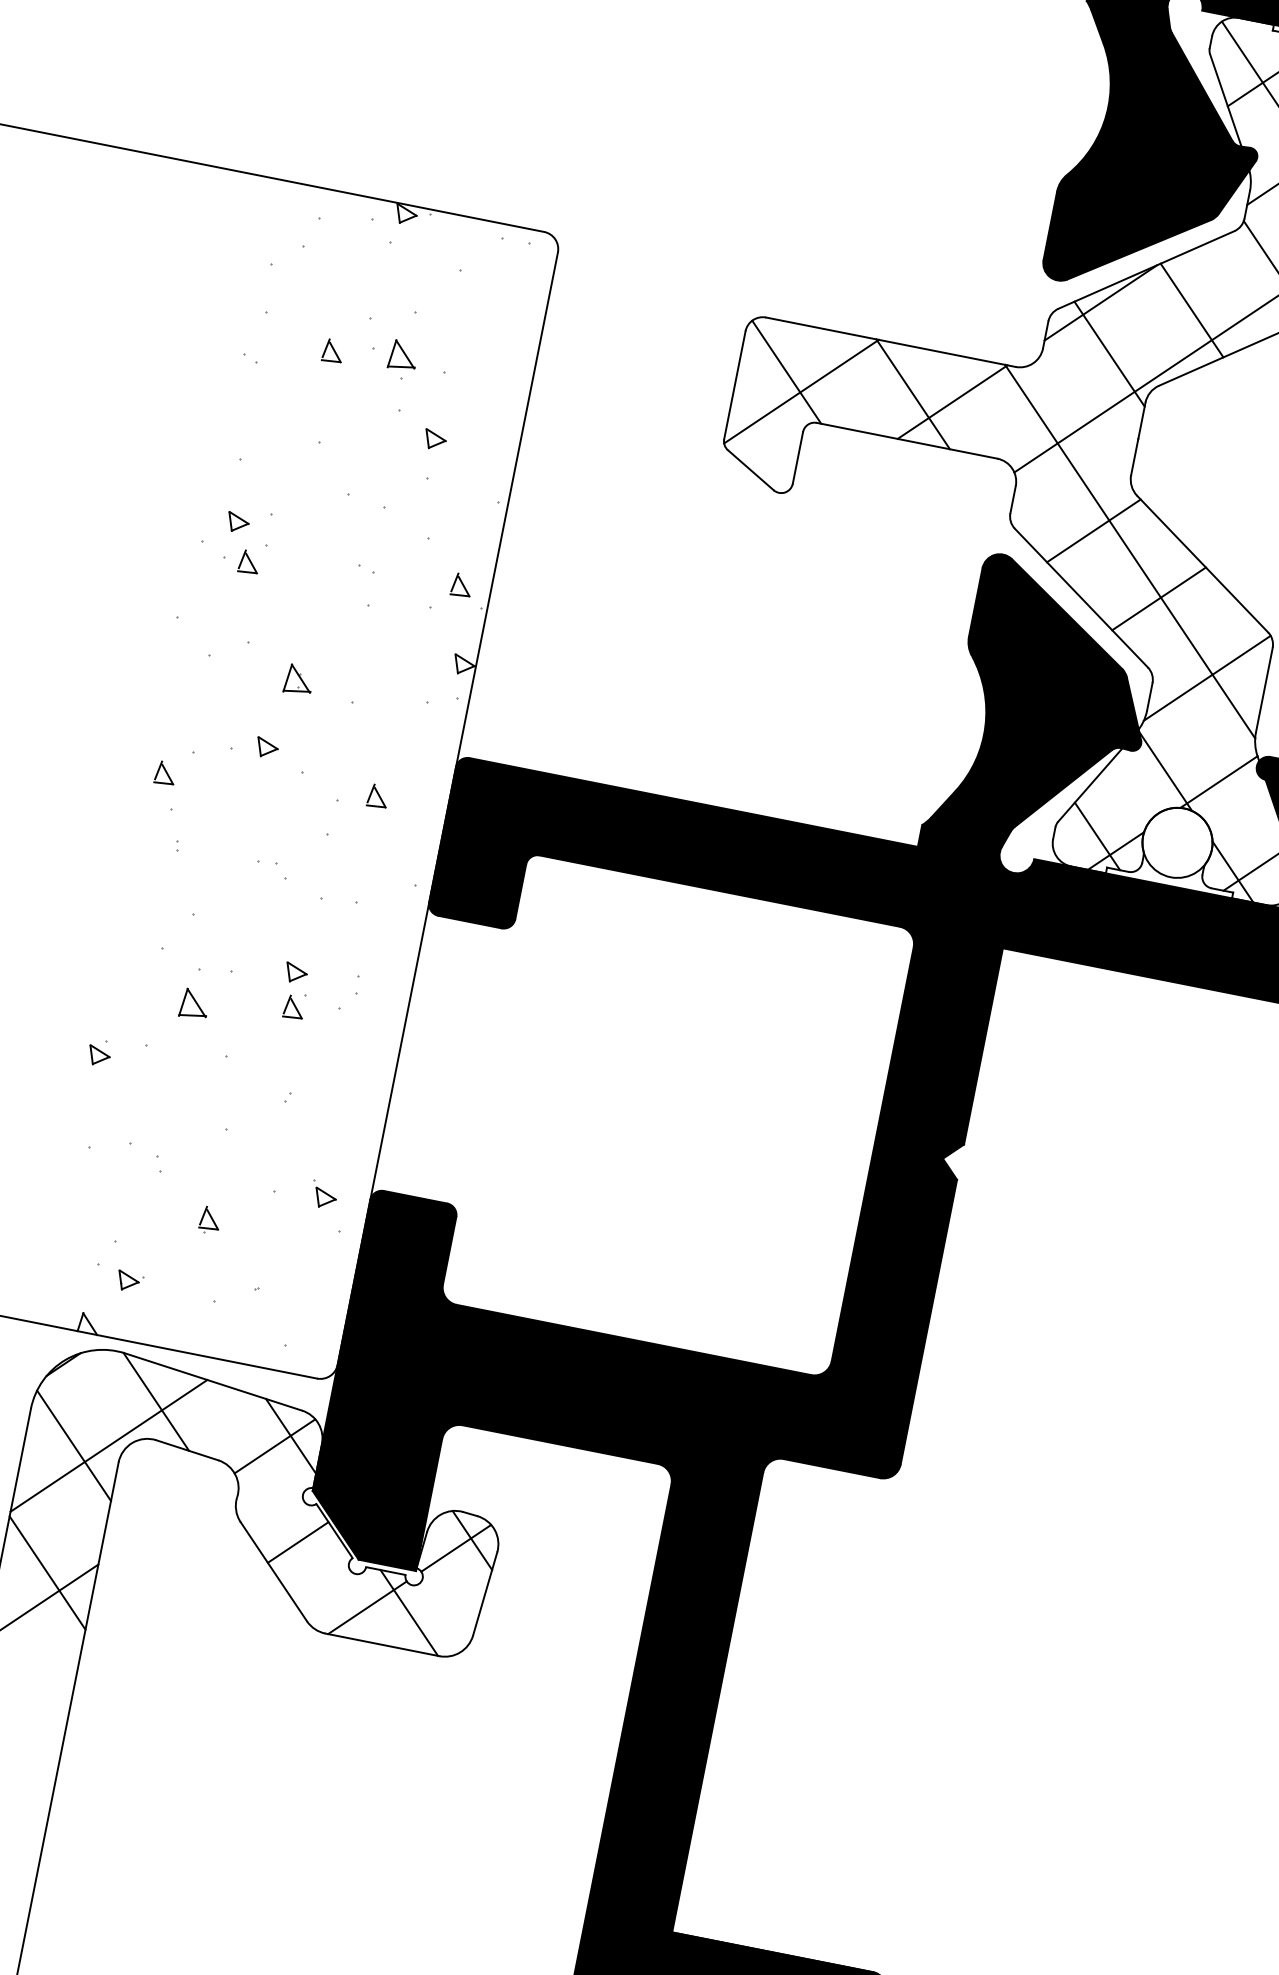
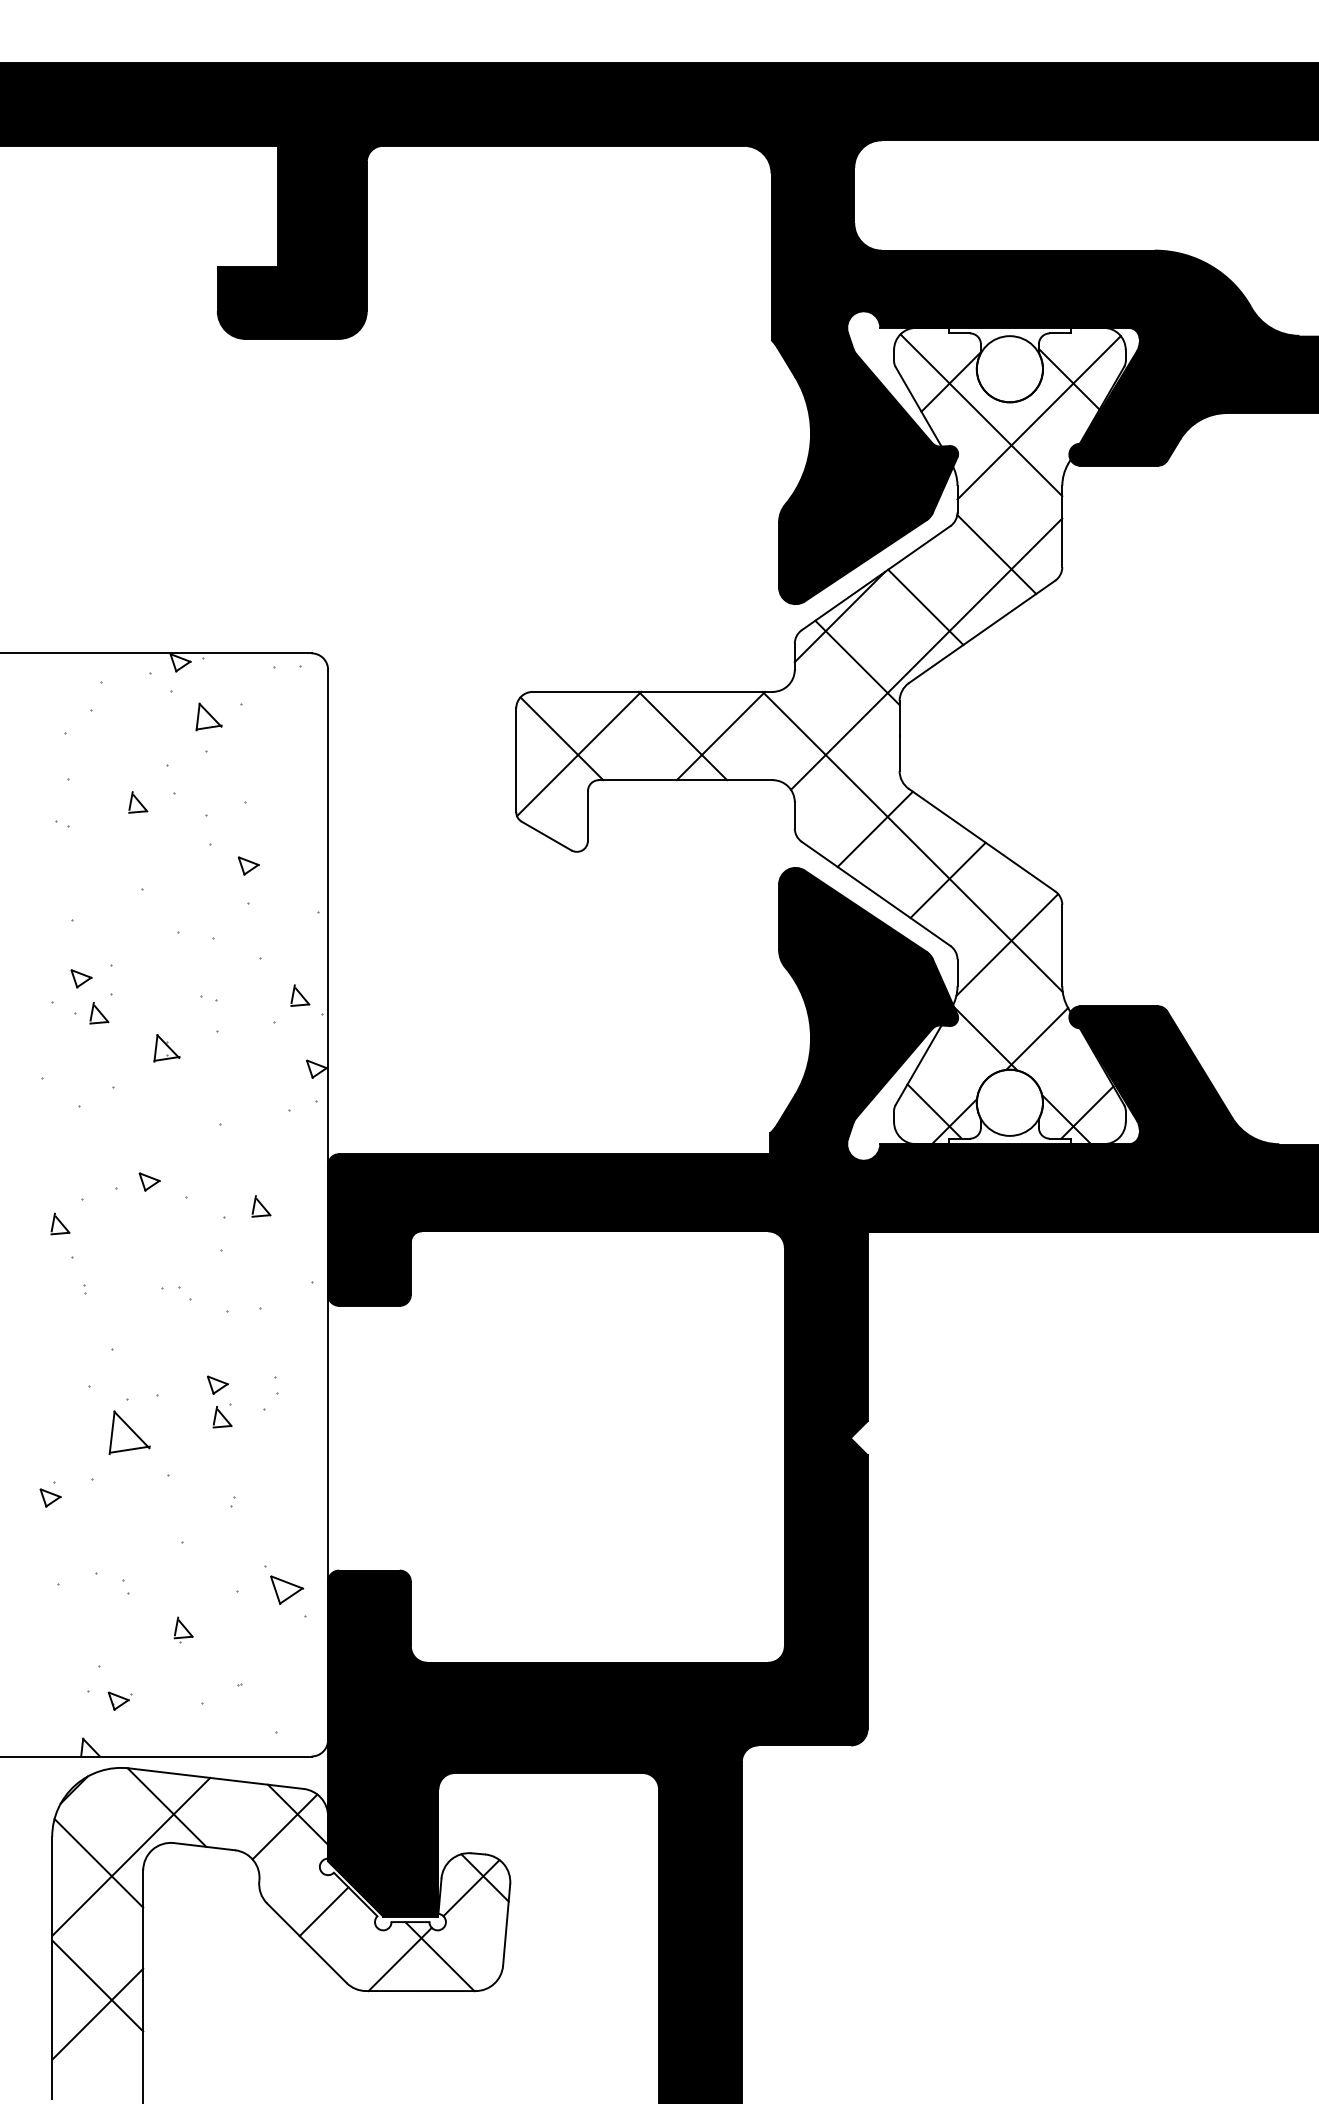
part: (402, 355) -> (208, 716), moved
part: (298, 680) -> (166, 1048), moved
part: (194, 1004) -> (129, 1432), size x1.6
part: (324, 1195) -> (284, 1585), size x1.6

